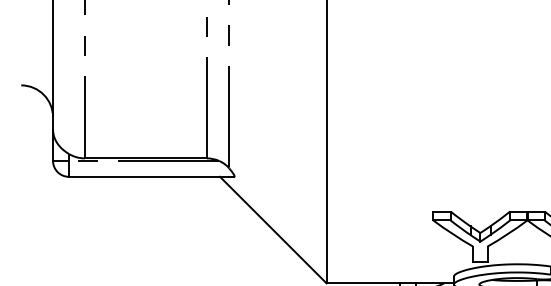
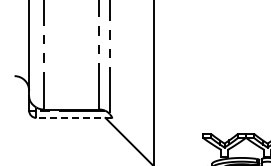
line: (152, 175) -> (74, 117), solid -> dashed

